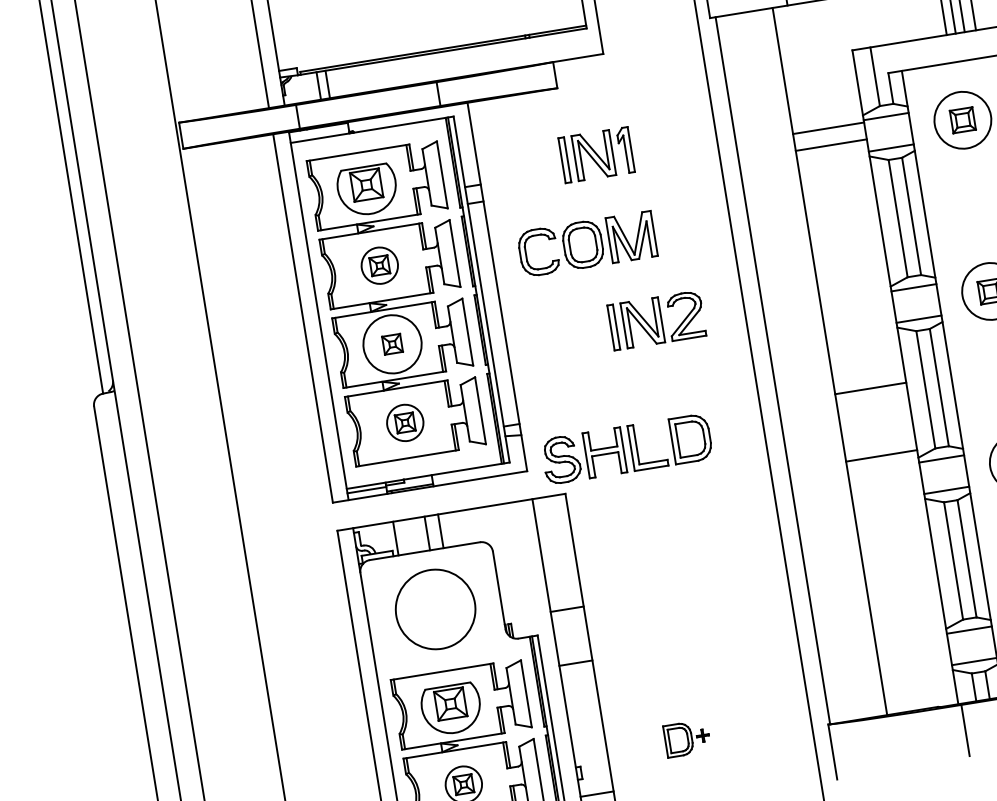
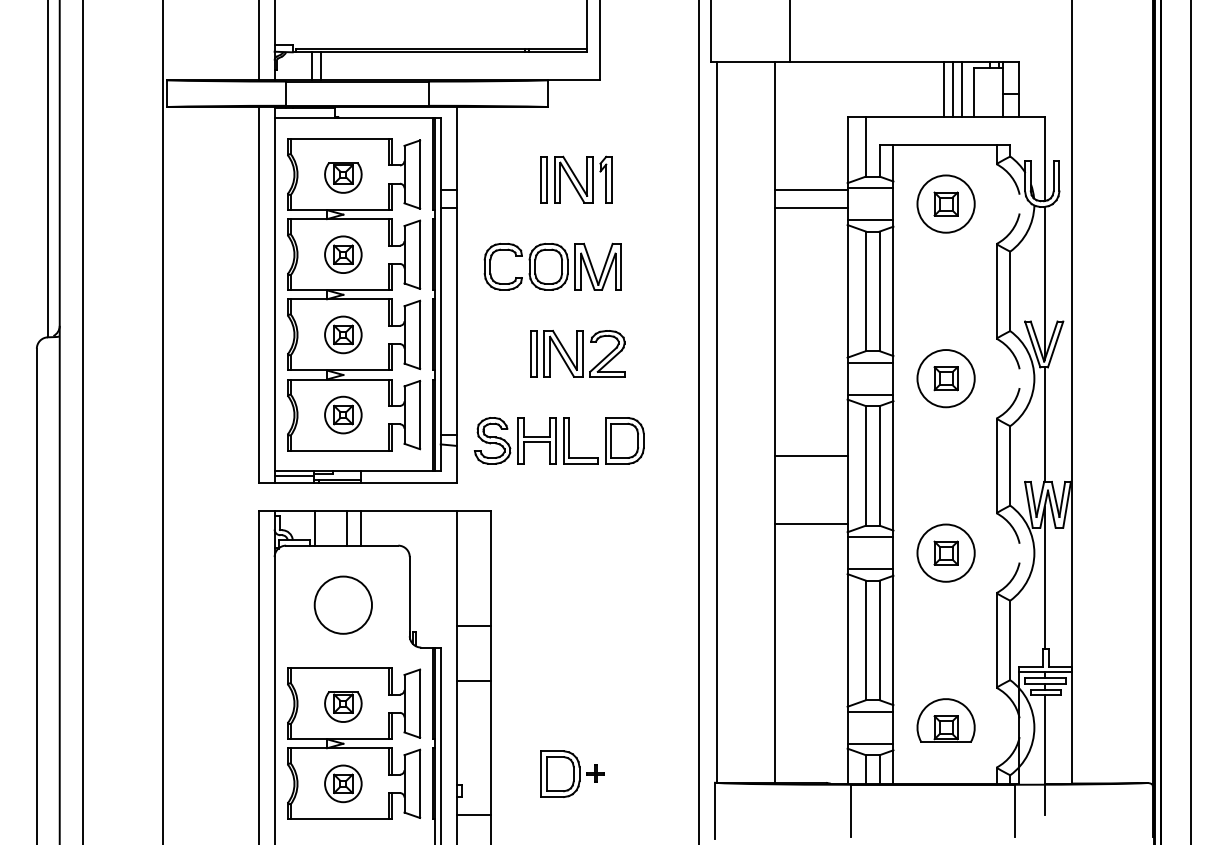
part: (367, 189) -> (343, 177), size x0.62
part: (656, 320) -> (577, 353), moved
circle: (392, 343) -> (343, 334), size x0.62
part: (627, 448) -> (559, 440), moved
circle: (434, 608) -> (342, 604), size x0.71
part: (451, 708) -> (343, 706), size x0.62
part: (686, 738) -> (572, 773), size x1.43

